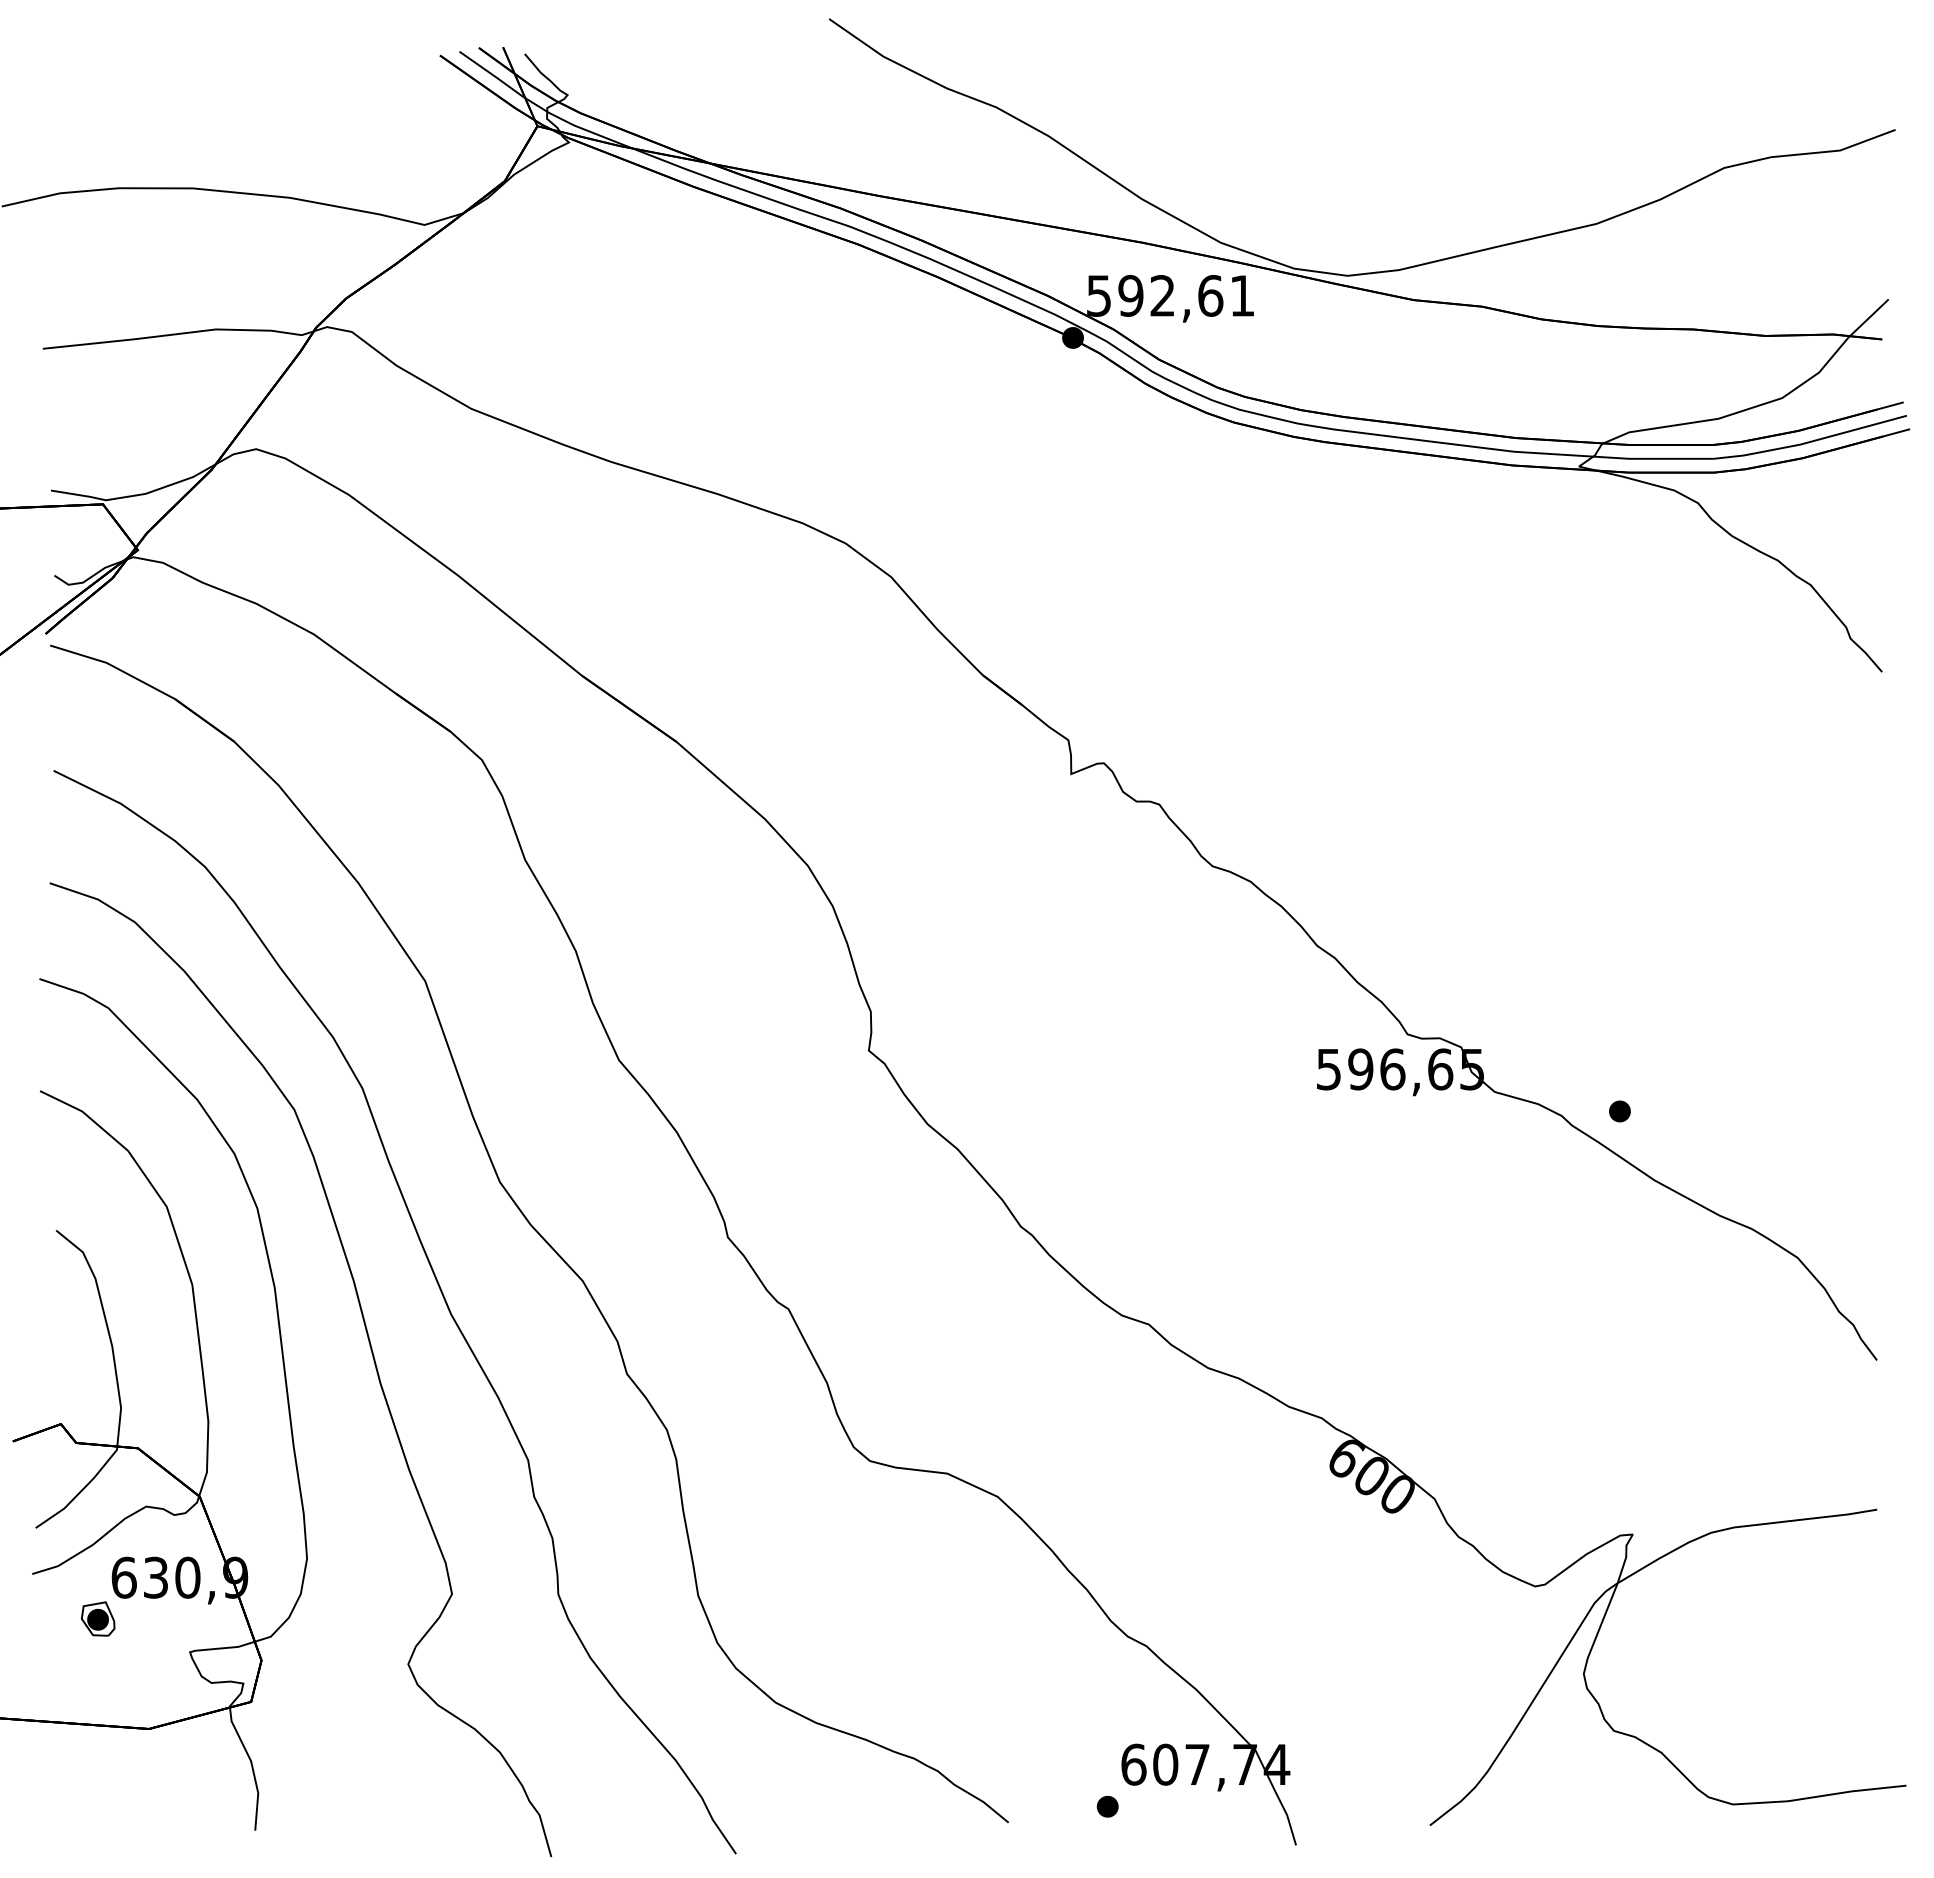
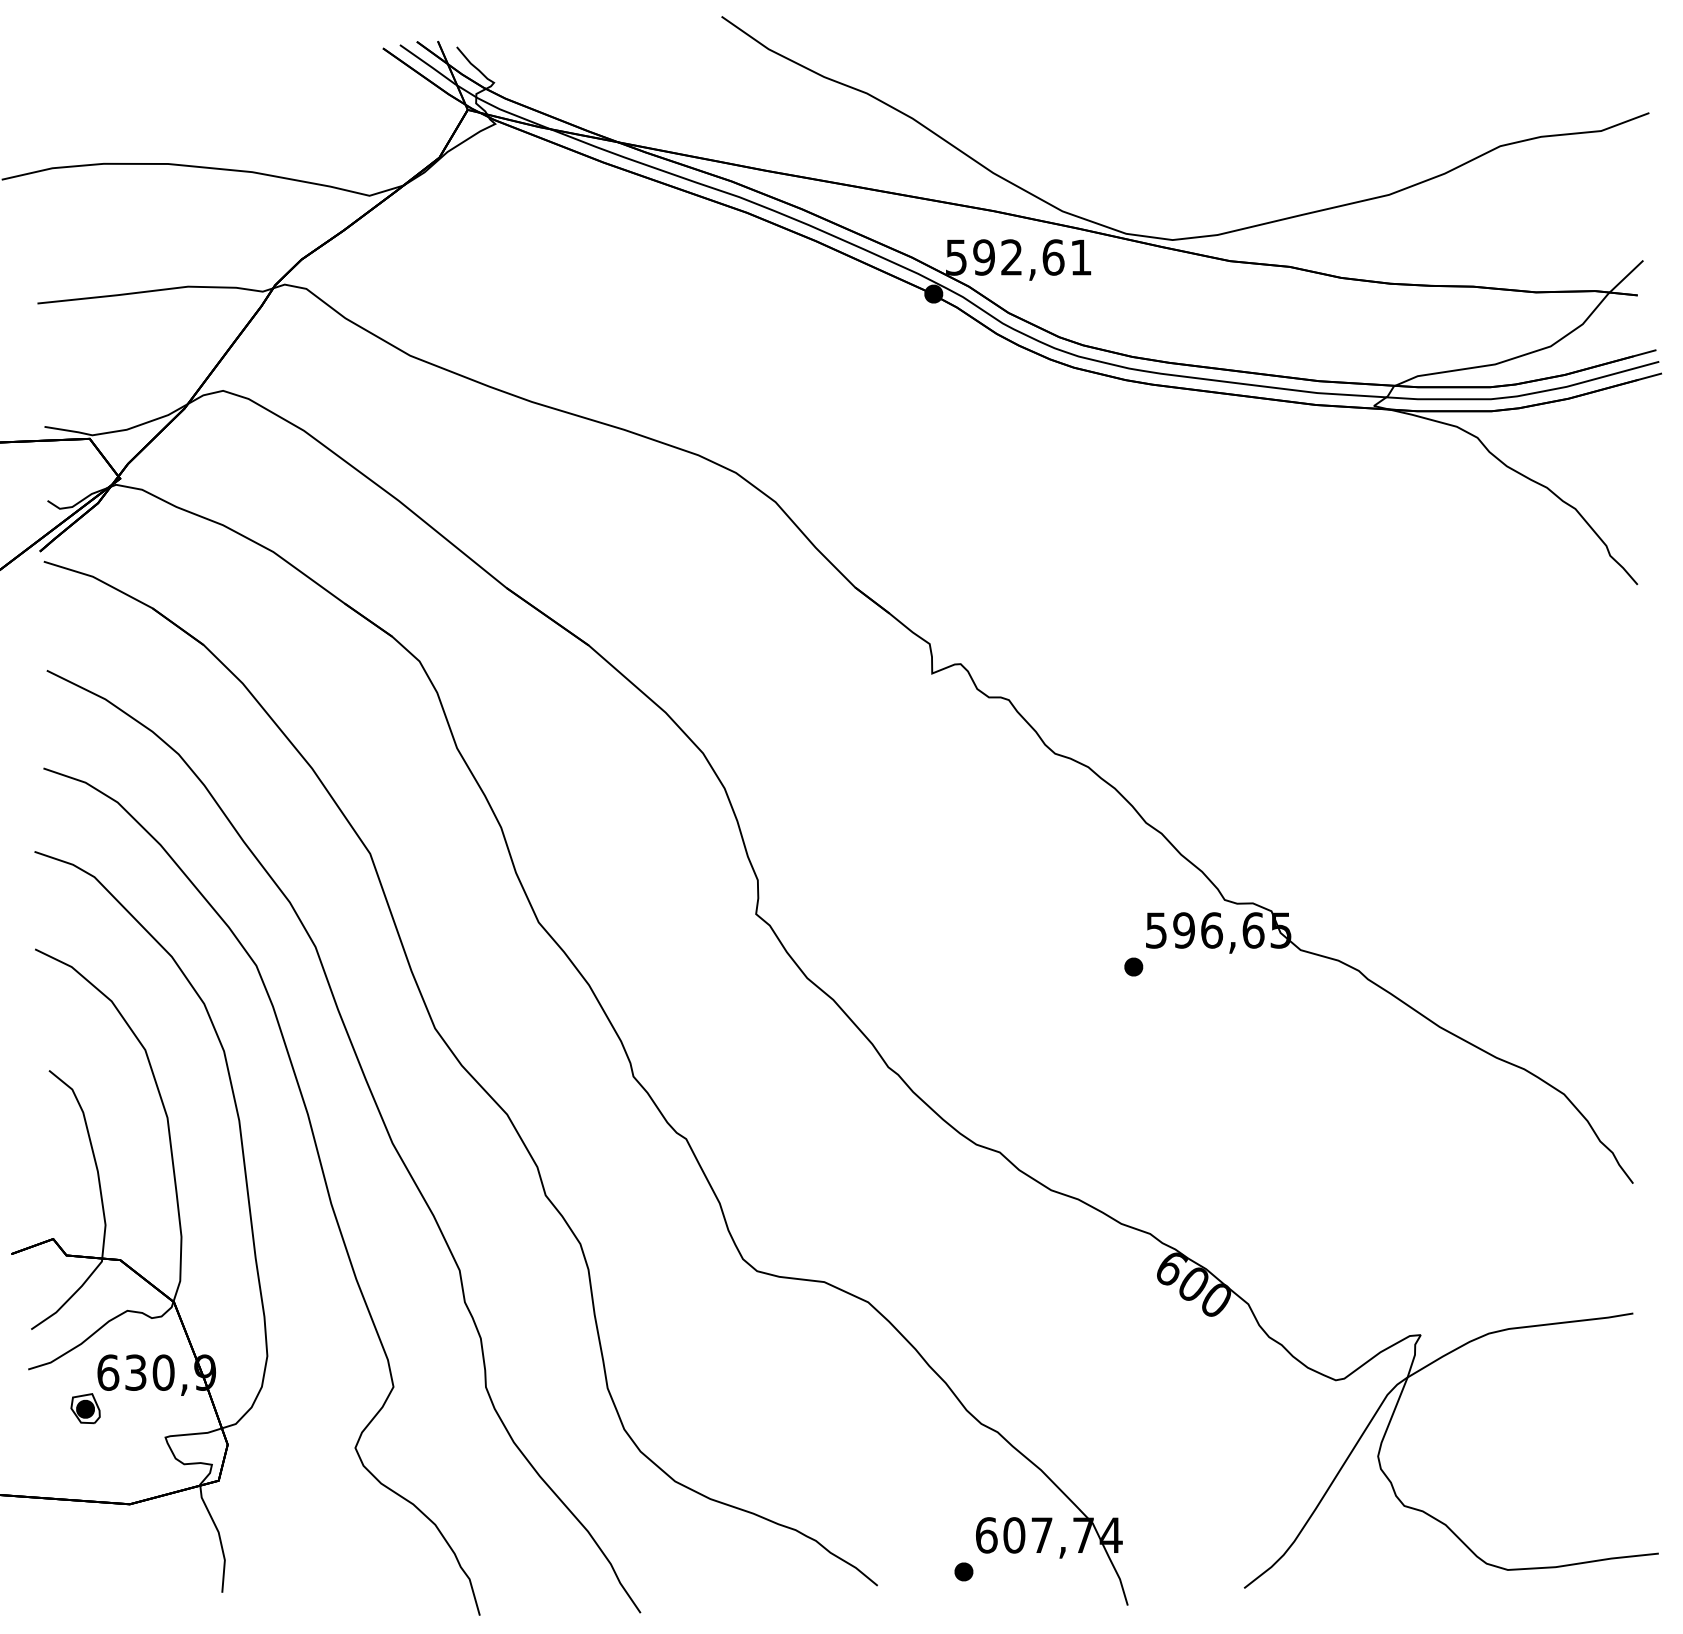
part: (1619, 1111) -> (1133, 967), moved

